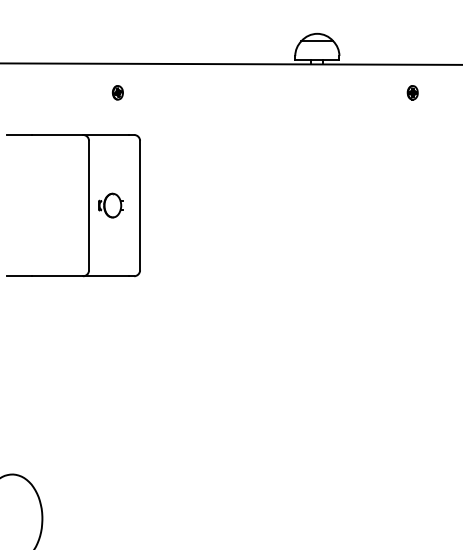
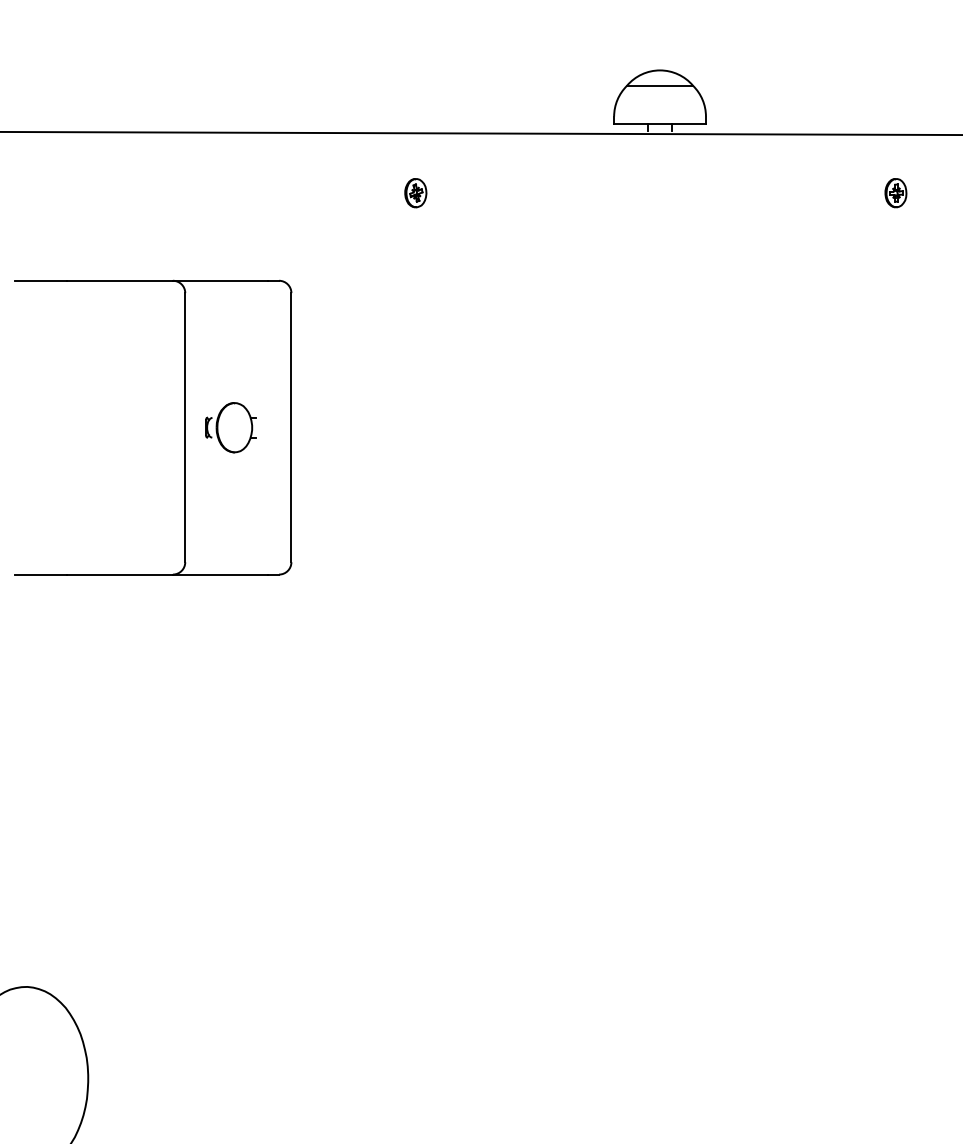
part: (117, 92) -> (414, 192), moved
part: (412, 92) -> (895, 192), moved

